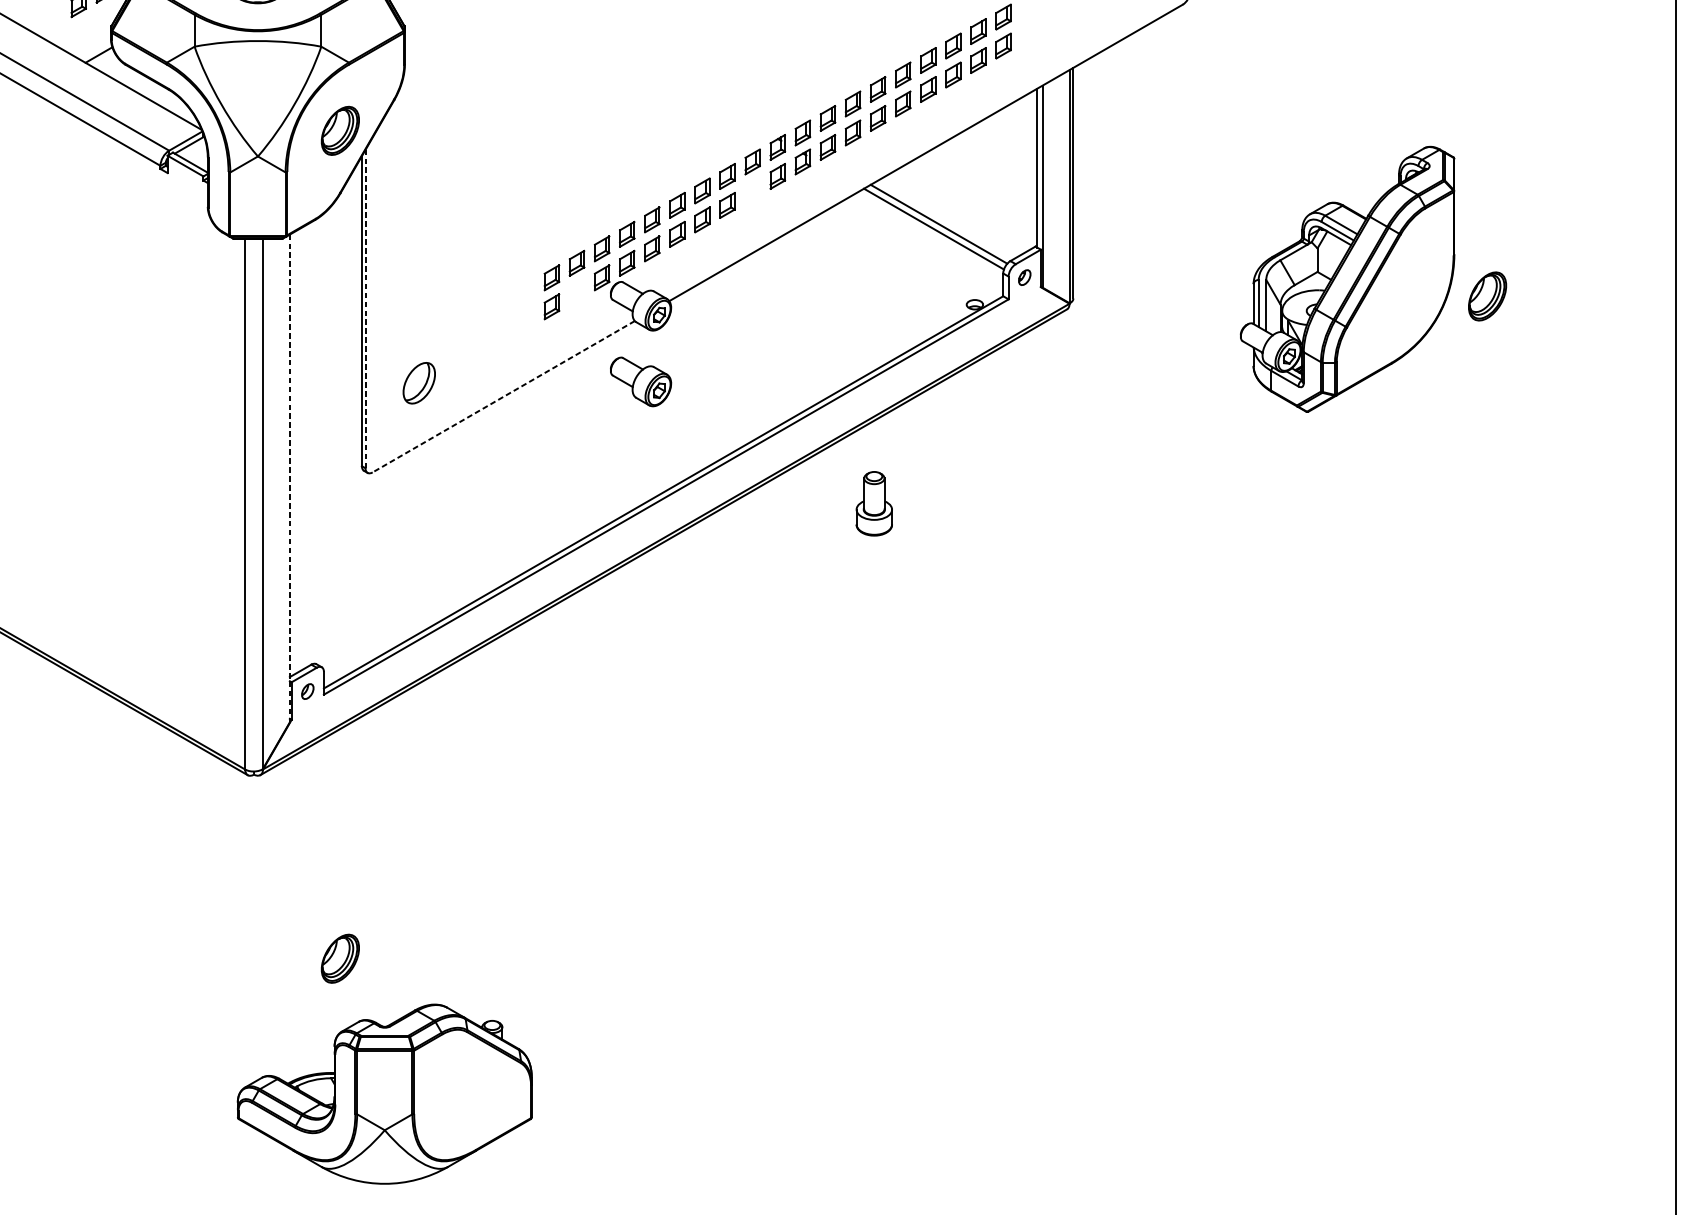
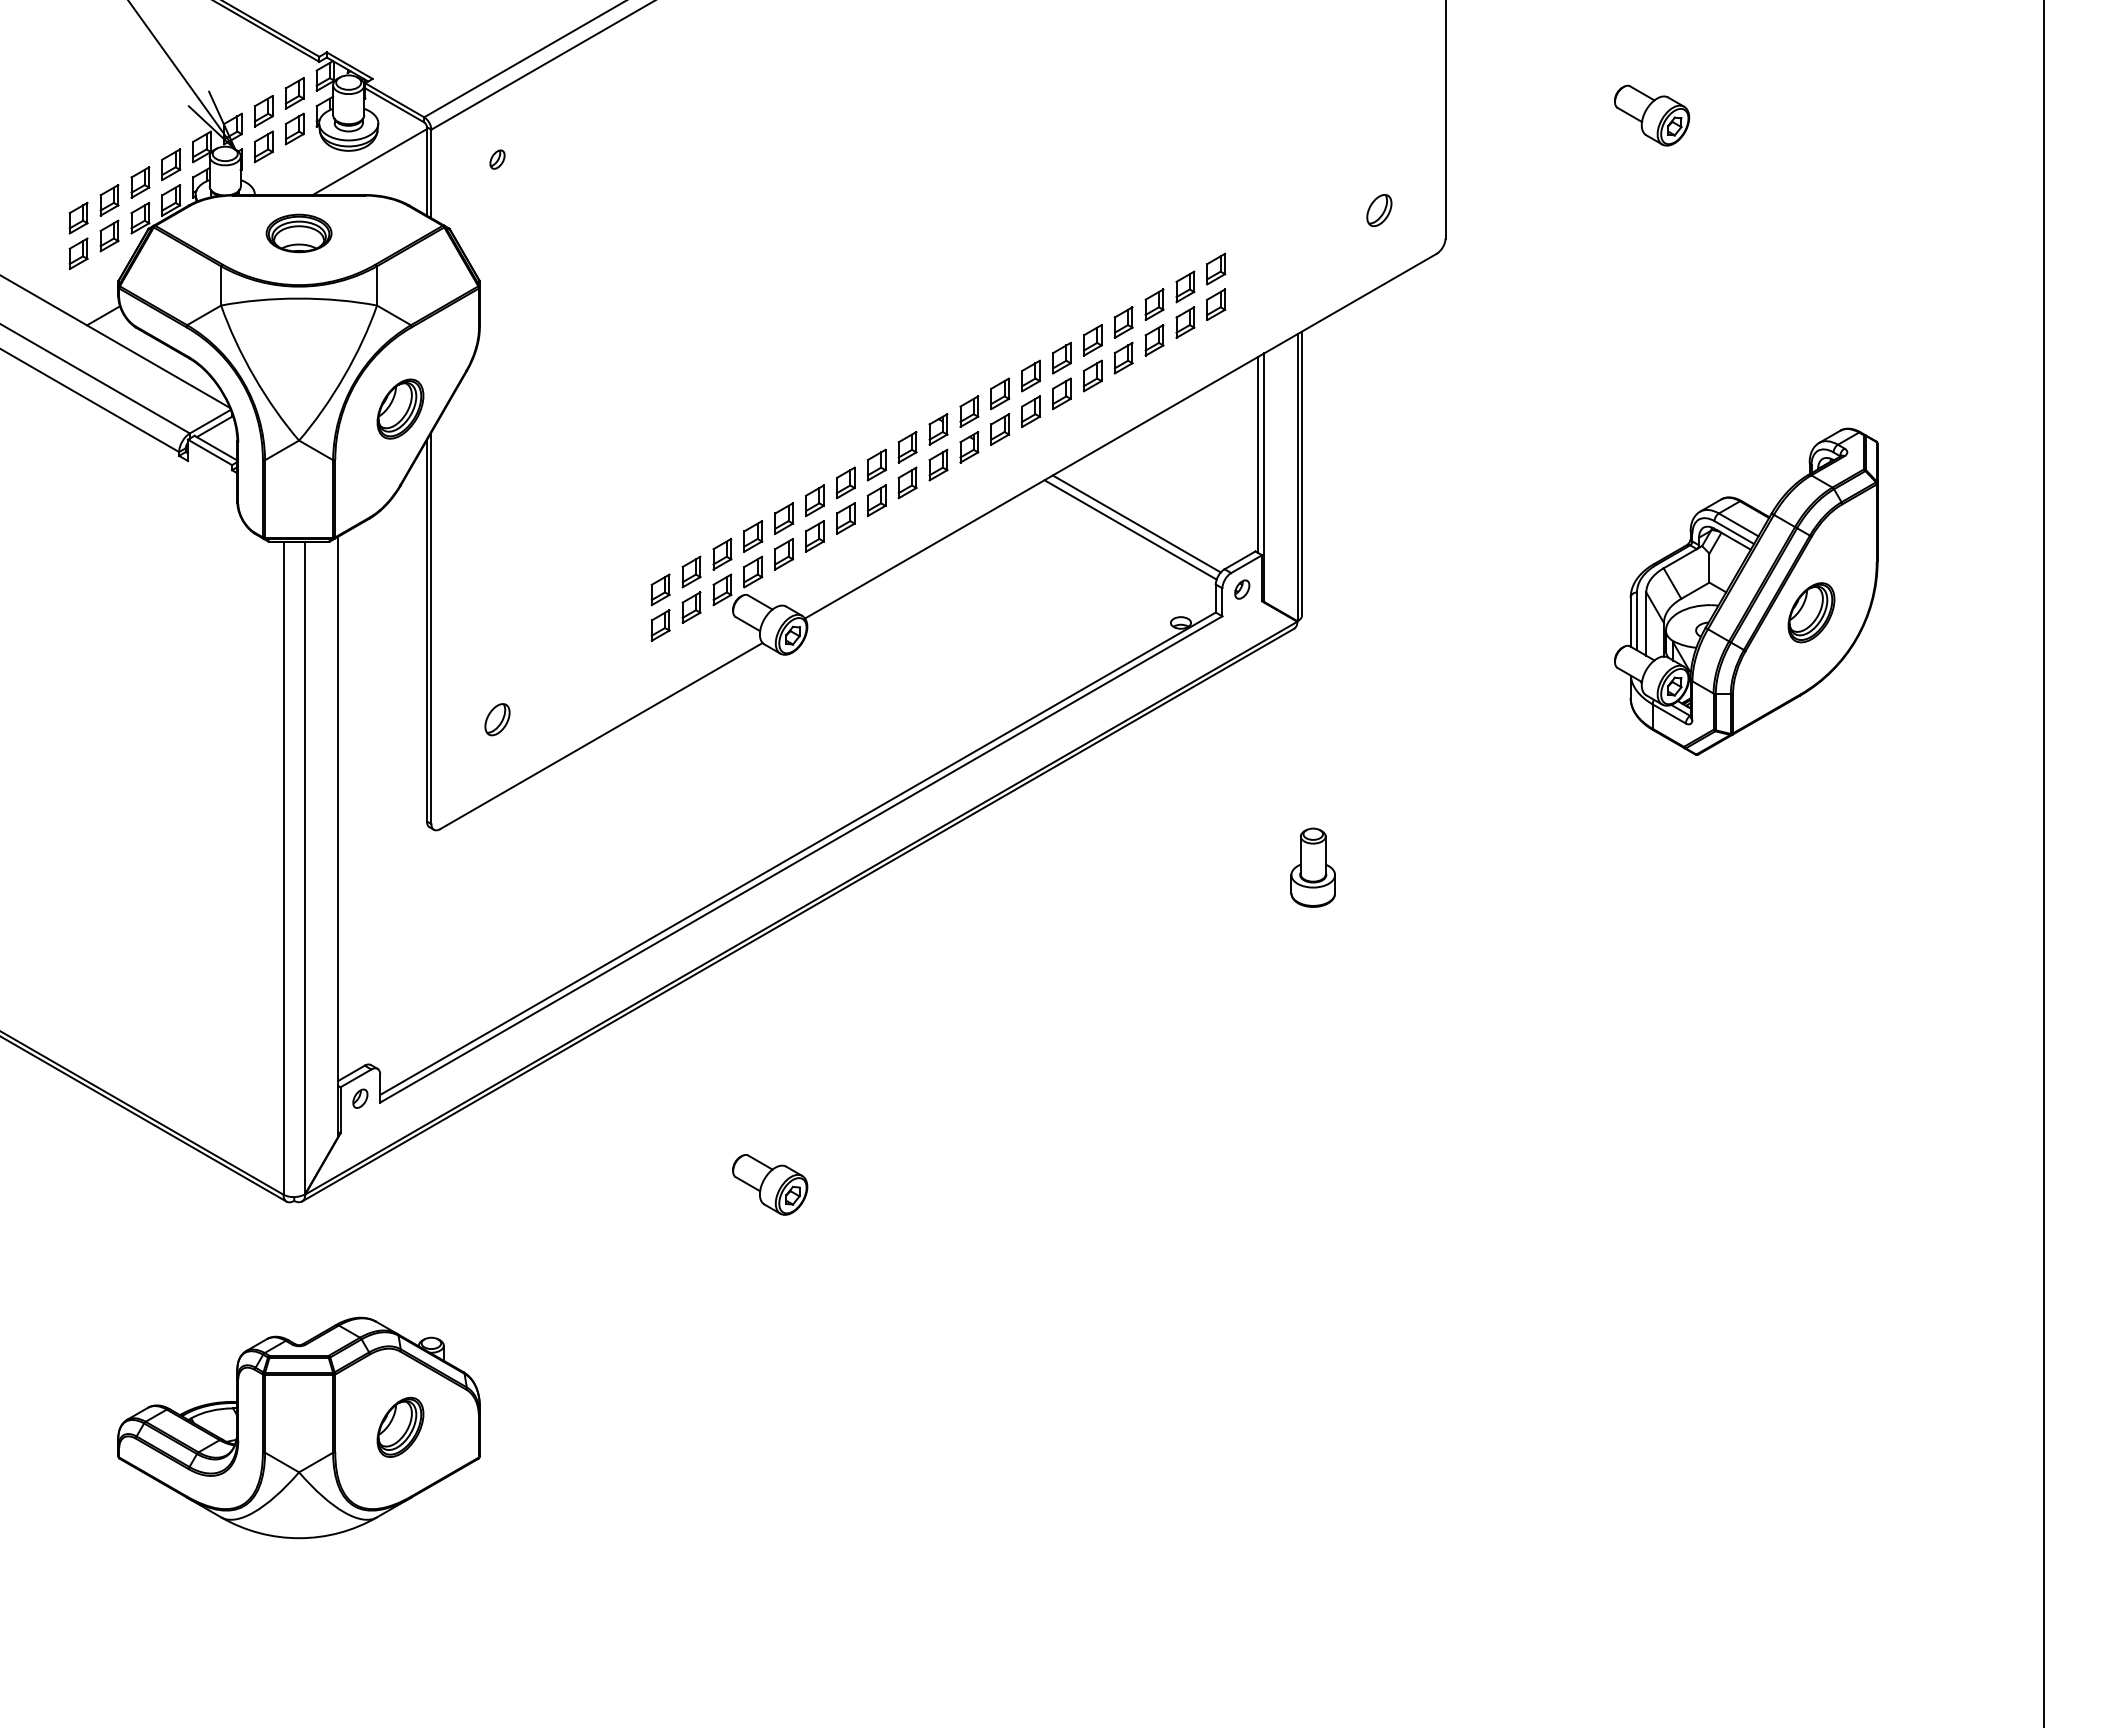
part: (752, 190) -> (907, 482), added
part: (1347, 279) -> (1746, 591), moved
part: (576, 292) -> (691, 607), added
line: (365, 309) -> (431, 628), dashed -> solid
part: (641, 381) -> (770, 1184), moved
part: (419, 383) -> (497, 719), size x0.62
line: (503, 397) -> (601, 736), dashed -> solid
line: (290, 478) -> (338, 836), dashed -> solid
part: (873, 503) -> (1312, 867), moved
part: (384, 1093) -> (298, 1427), moved

